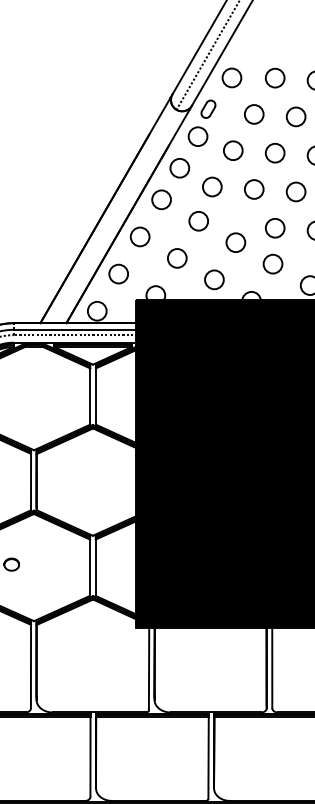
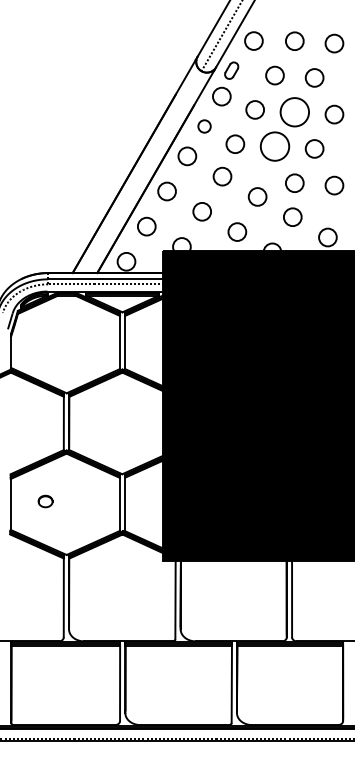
circle: (274, 153) -> (294, 112), size x1.6
circle: (179, 168) -> (204, 126), size x0.7
circle: (253, 189) -> (274, 146), size x1.6

